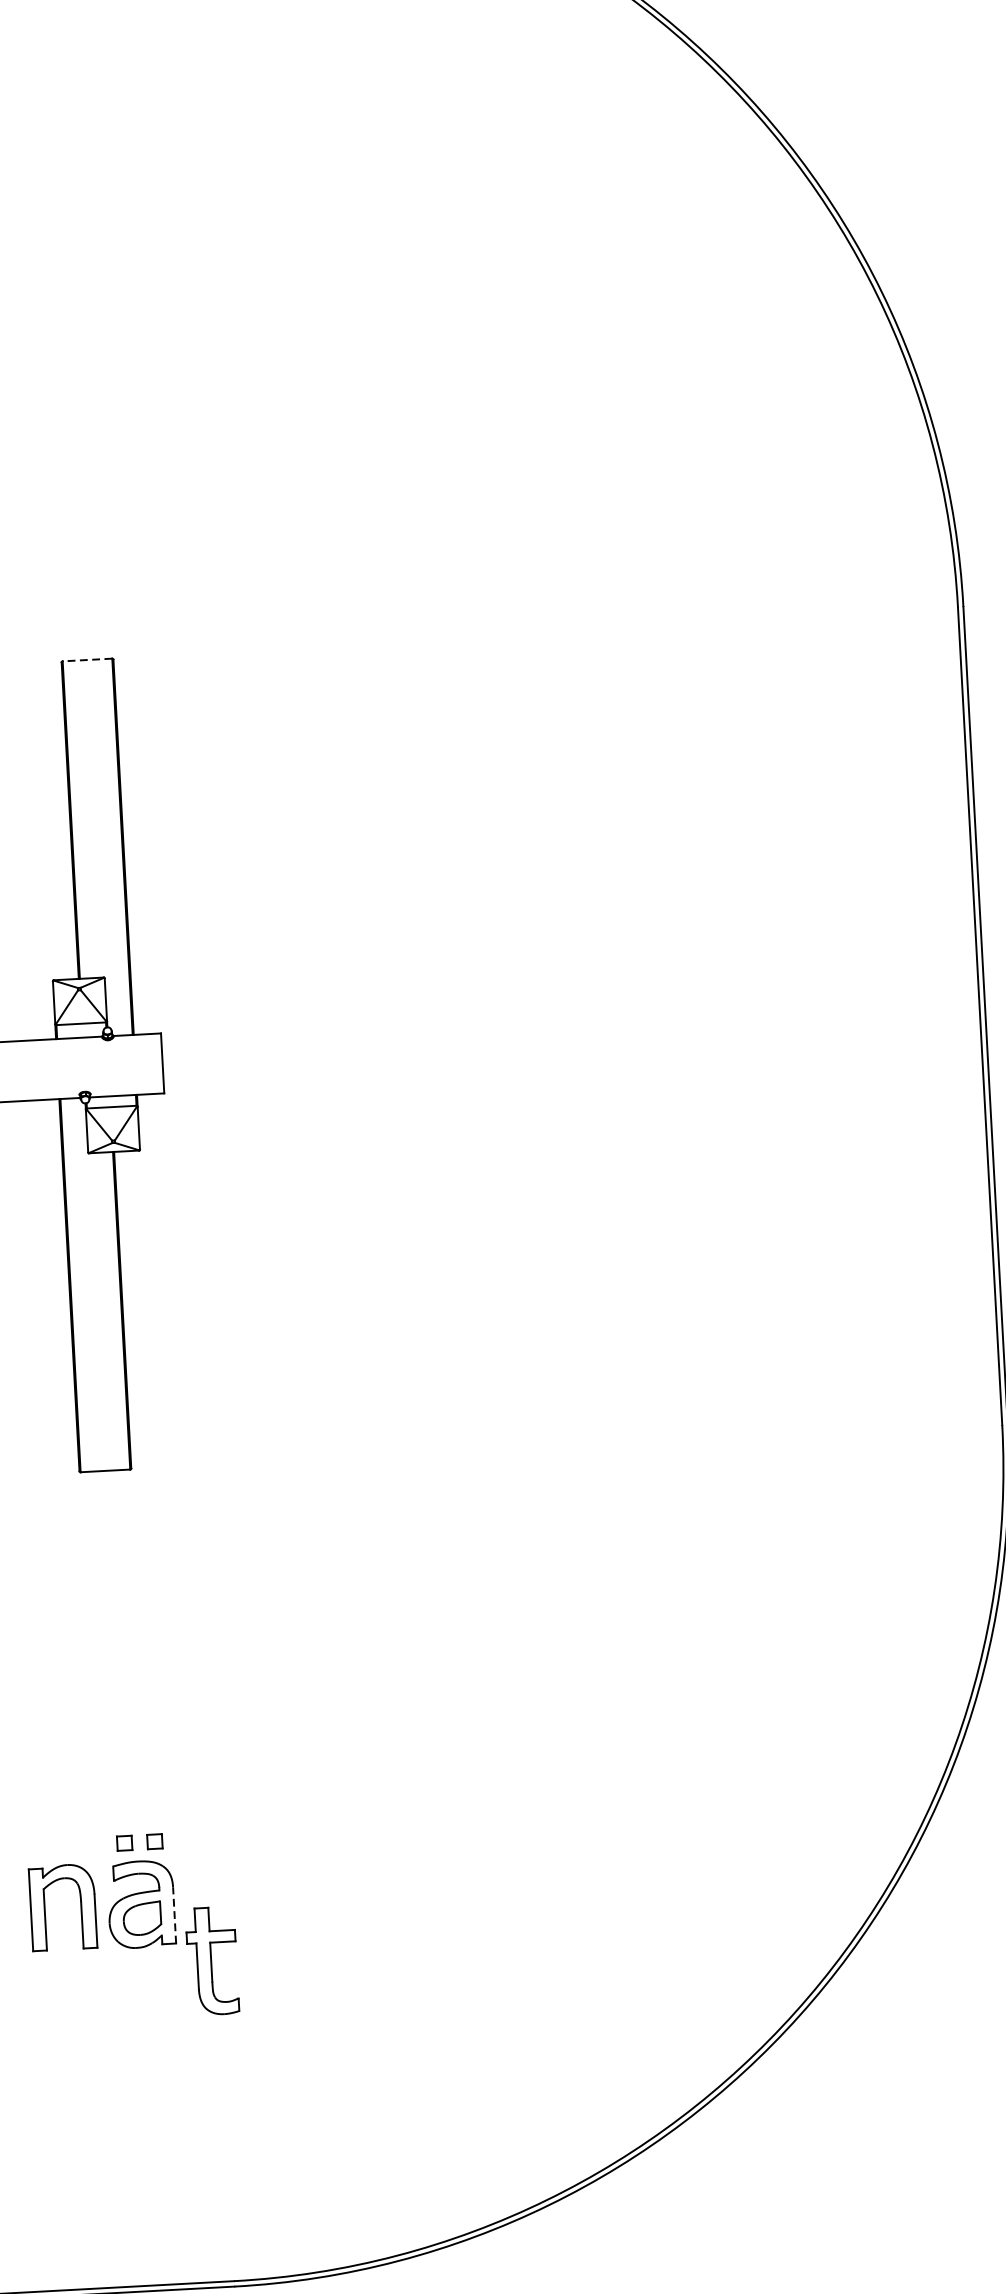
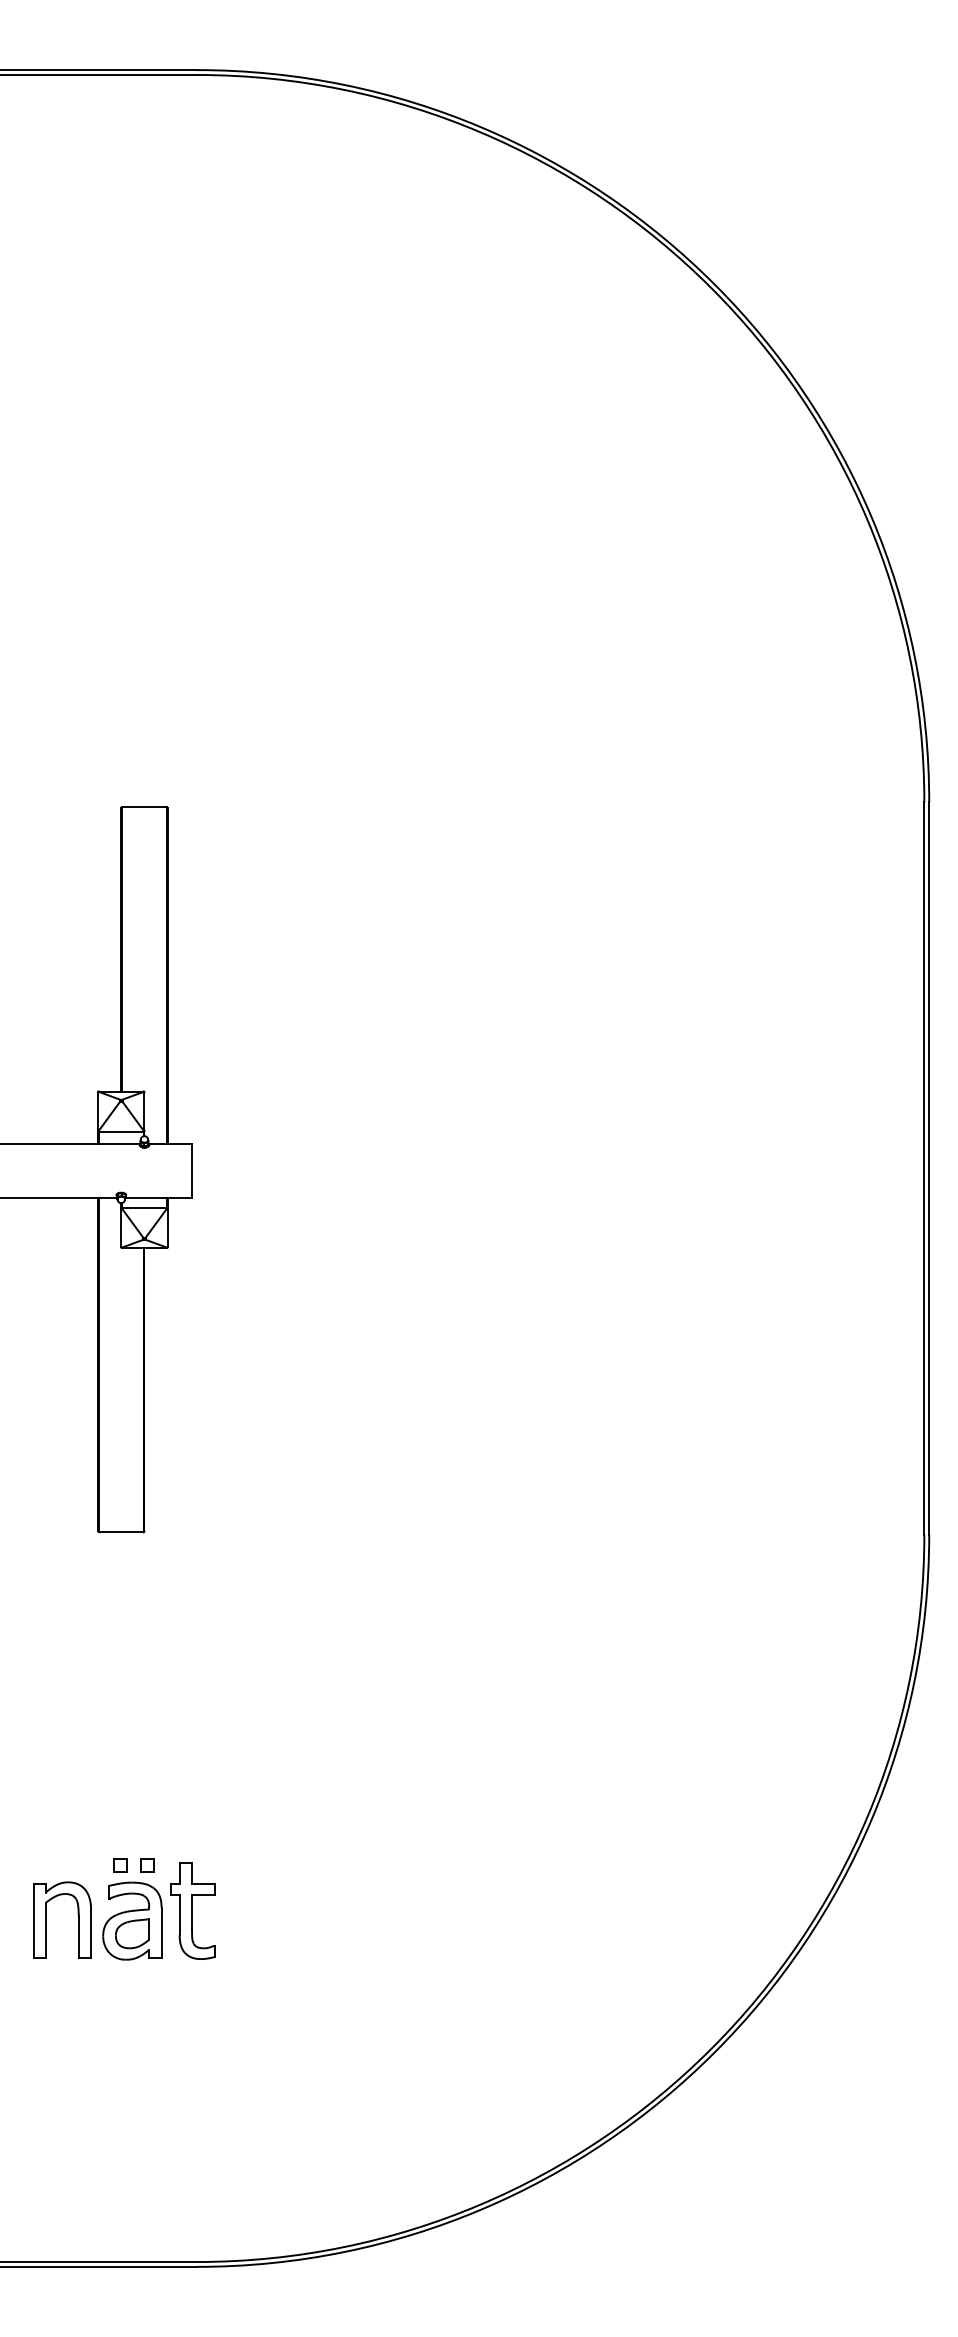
line: (86, 660) -> (143, 807), dashed -> solid
line: (174, 1915) -> (161, 1932), dashed -> solid
part: (211, 1960) -> (192, 1910), moved

